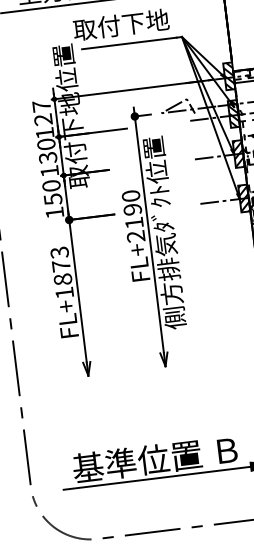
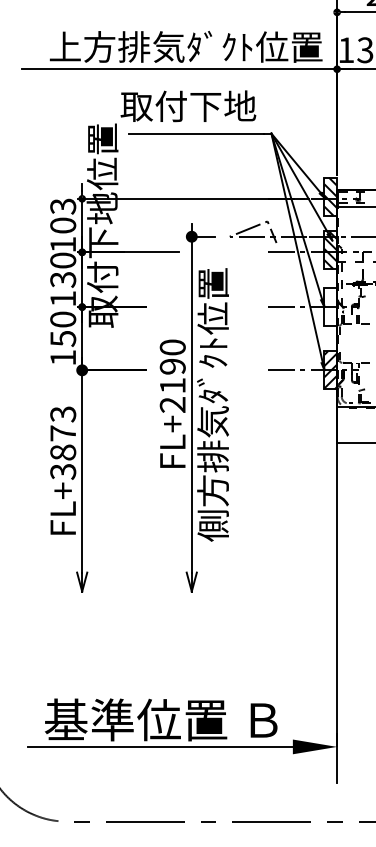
text: (42, 112) -> (63, 215), 127 -> 103
hatch: (238, 154) -> (330, 307), removed
text: (64, 292) -> (63, 471), FL+1873 -> FL+3873

